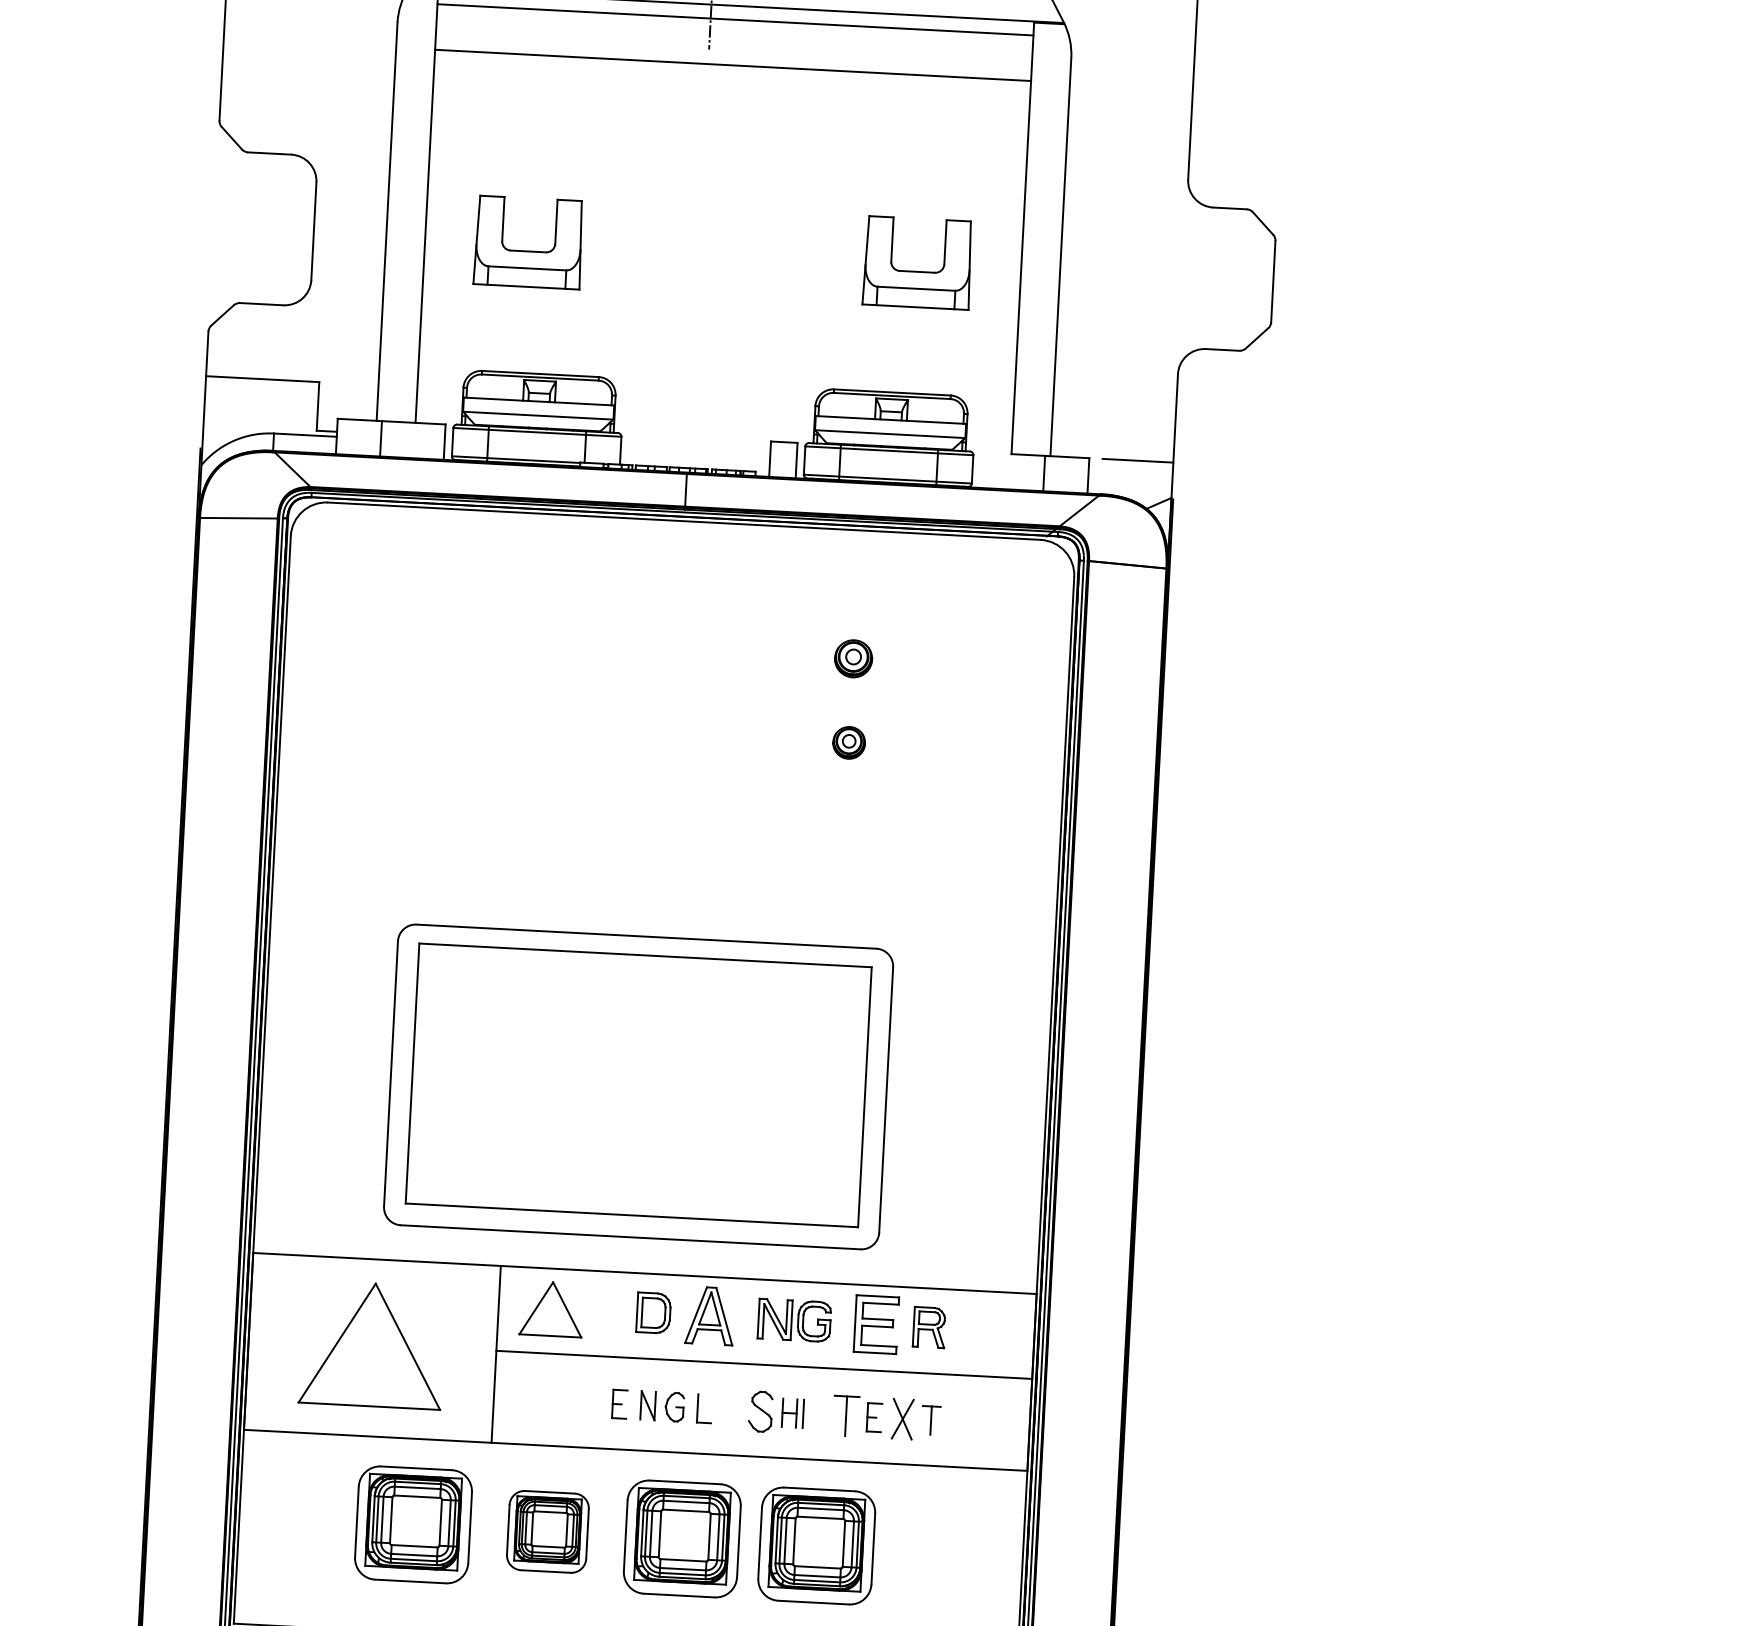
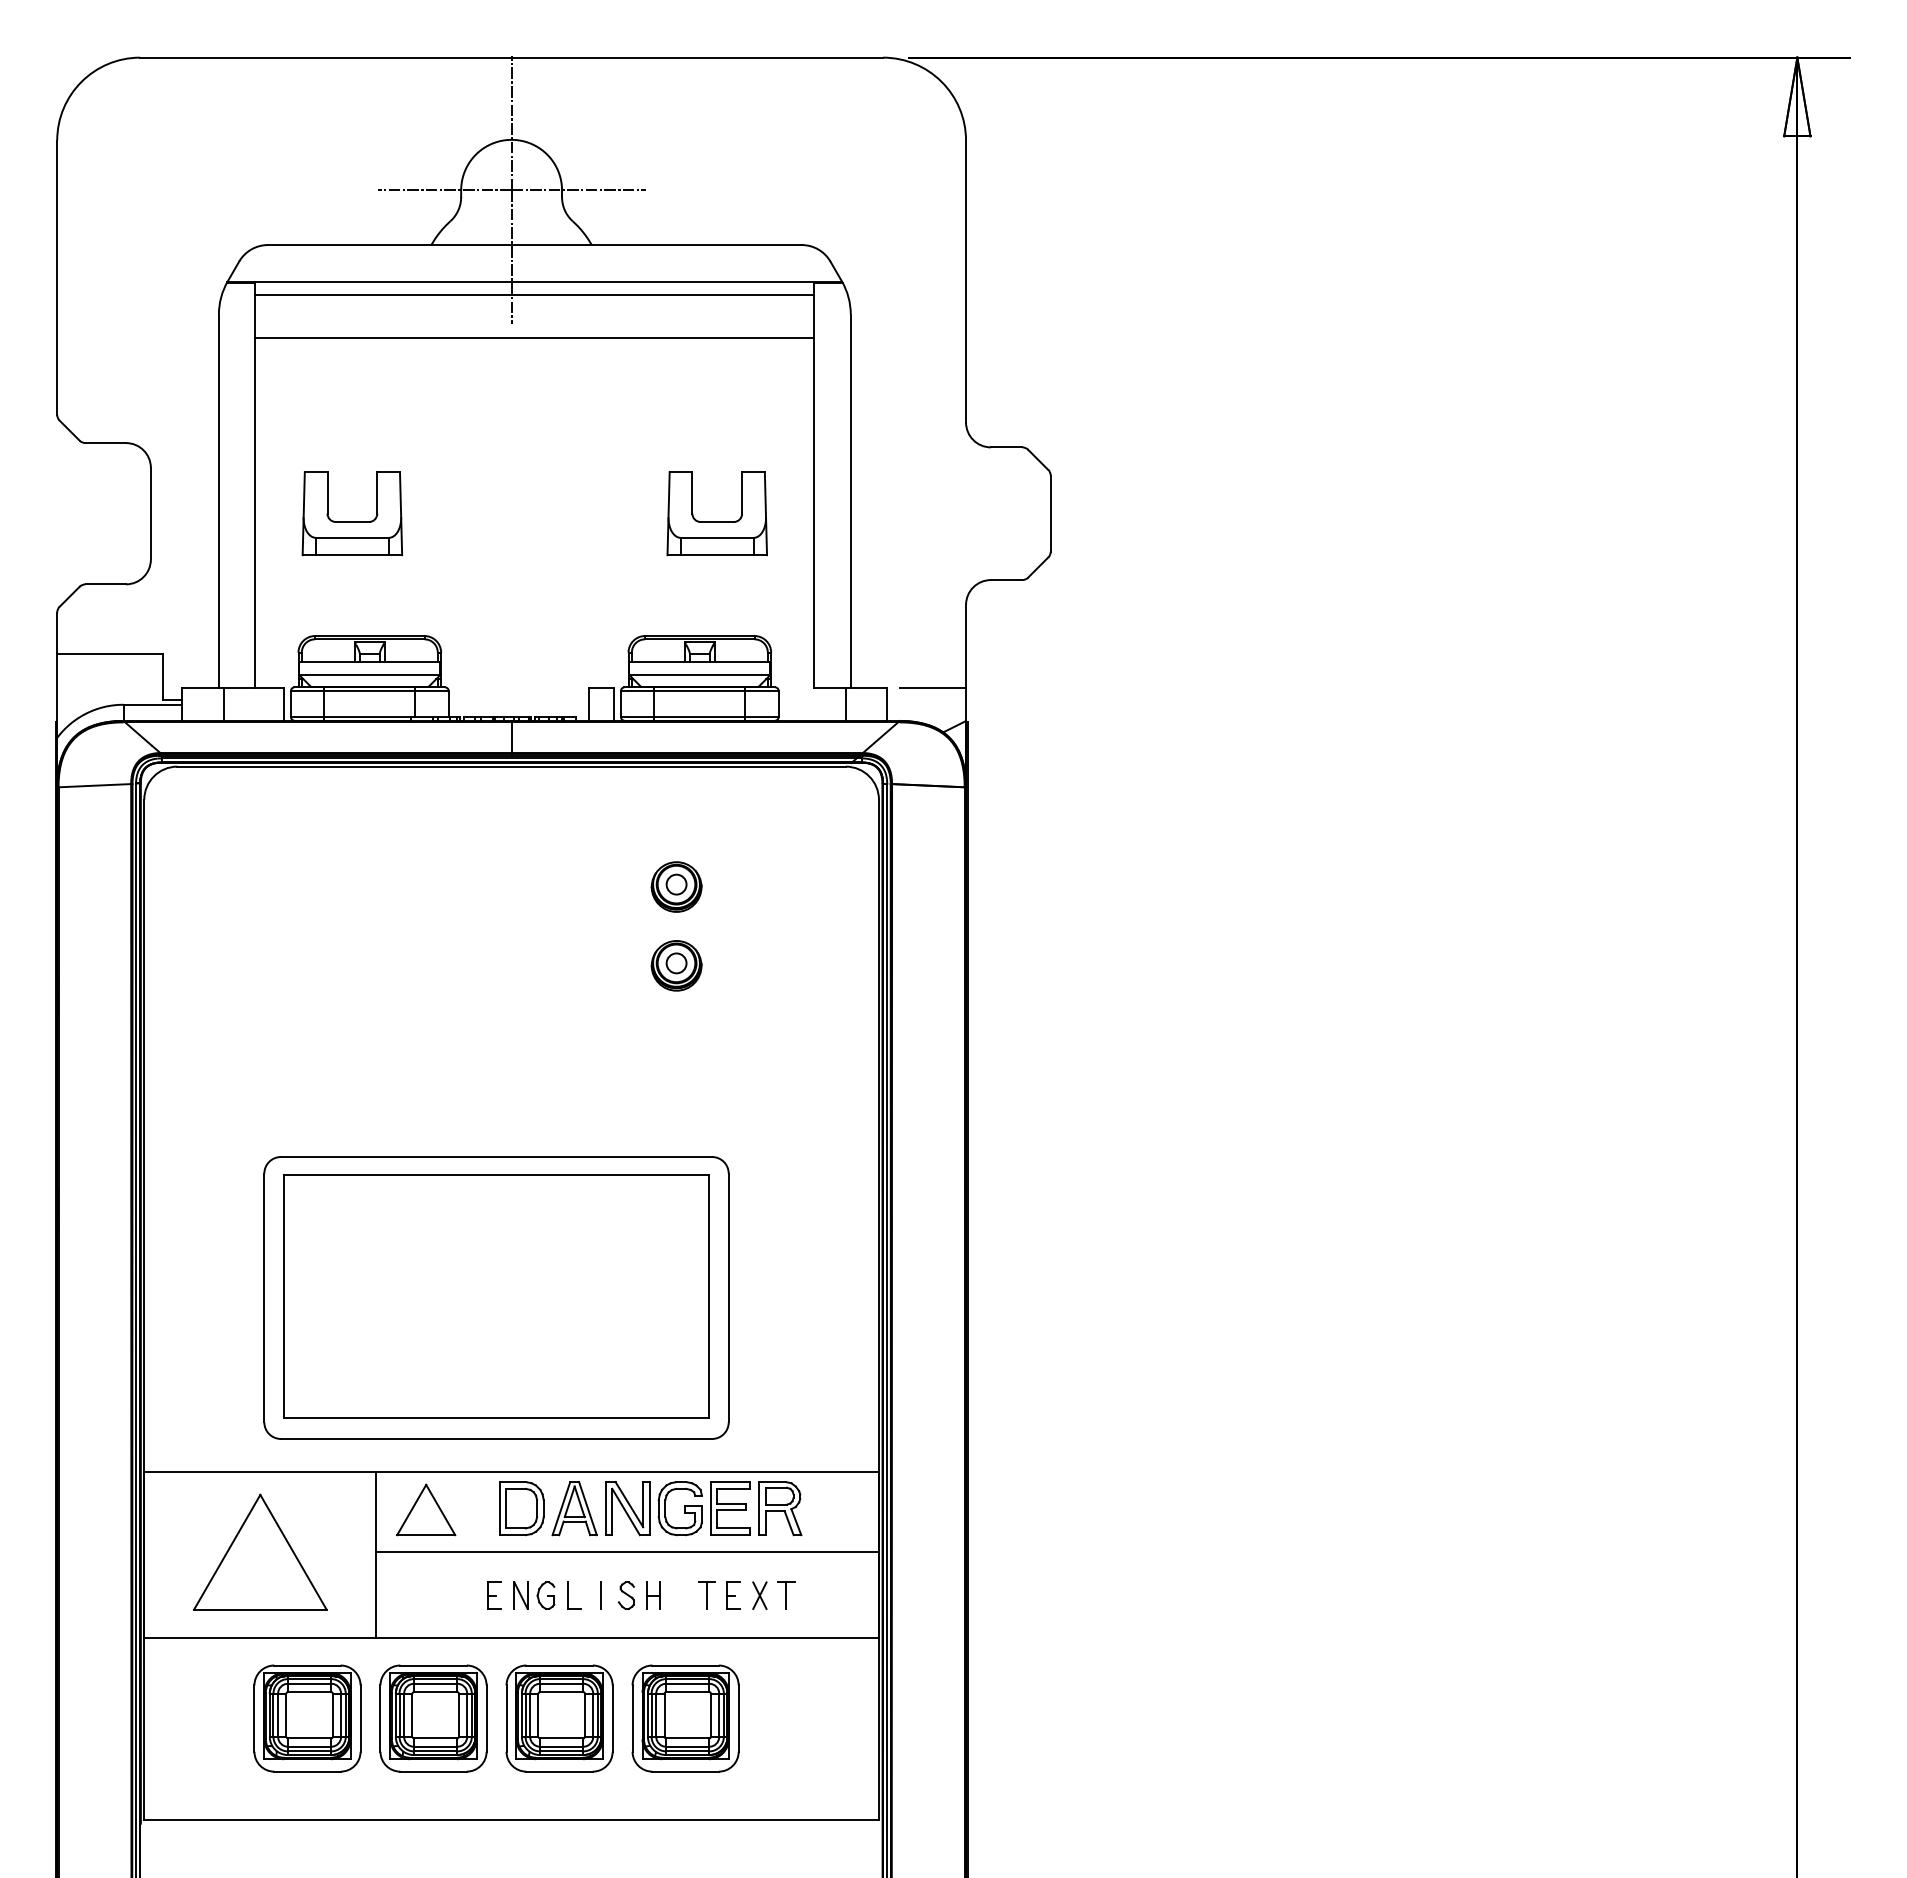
part: (853, 658) -> (676, 886), size x1.43
part: (849, 742) -> (676, 965), size x1.67
part: (653, 1312) -> (521, 1508), size x1.43
part: (794, 1320) -> (653, 1508), size x1.43
part: (929, 1327) -> (780, 1508), size x1.43
part: (759, 1411) -> (625, 1595), size x0.71
line: (803, 1413) -> (600, 1595), moved
part: (845, 1415) -> (706, 1595), size x0.71
part: (902, 1418) -> (759, 1595), size x0.71
part: (547, 1531) -> (433, 1718), size x1.43

